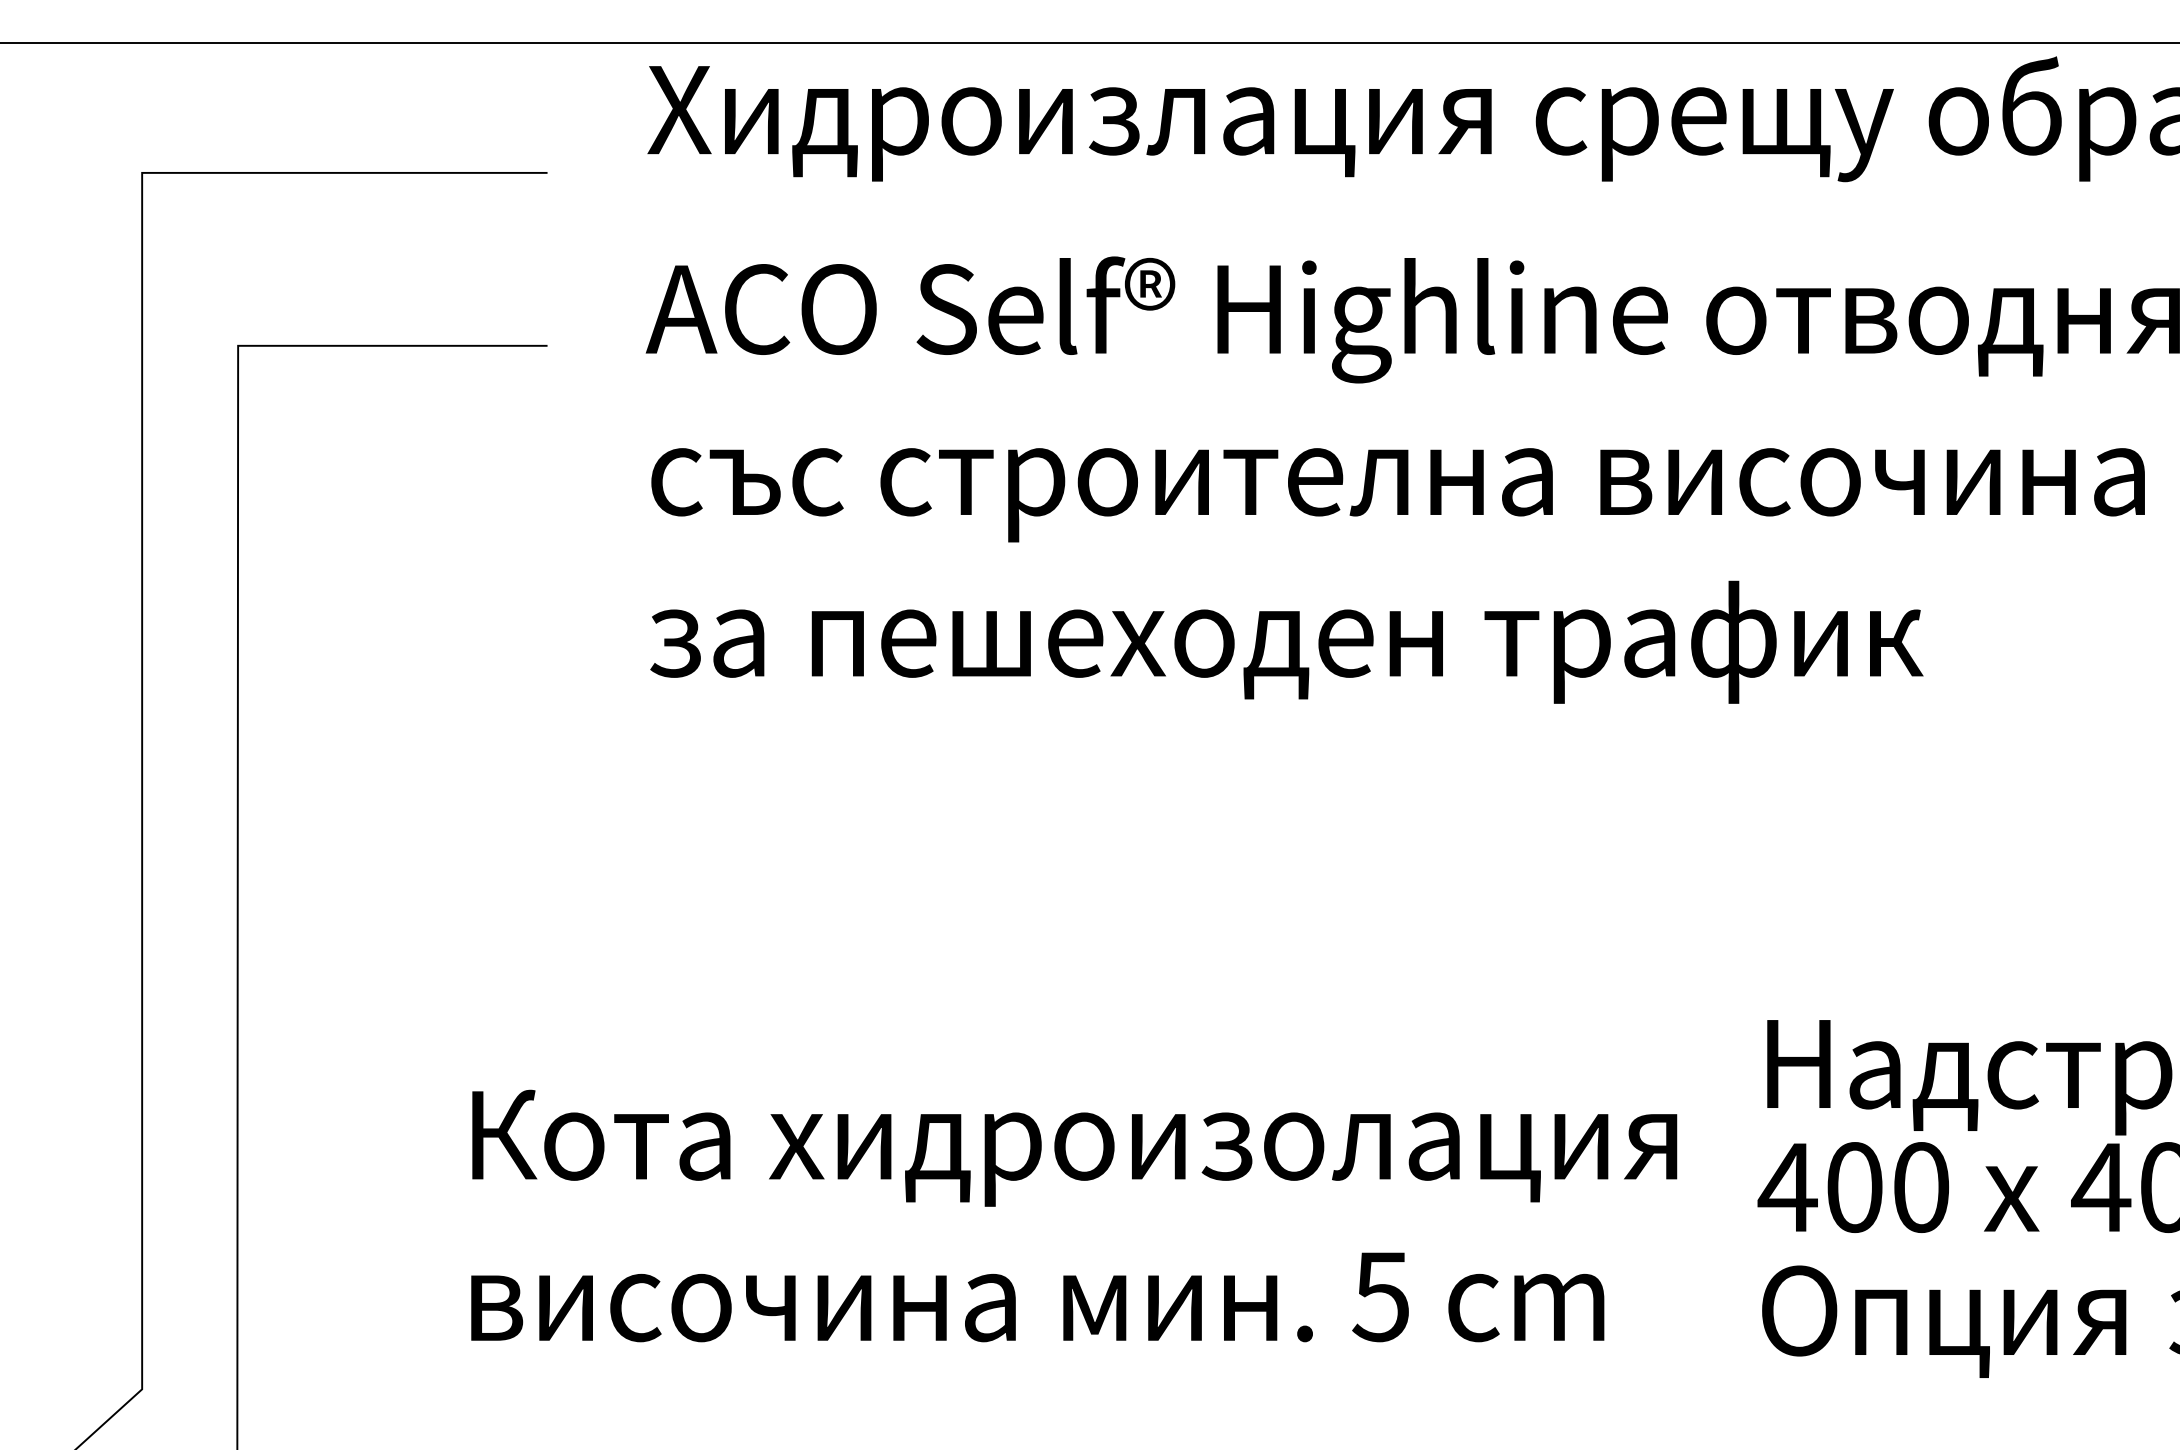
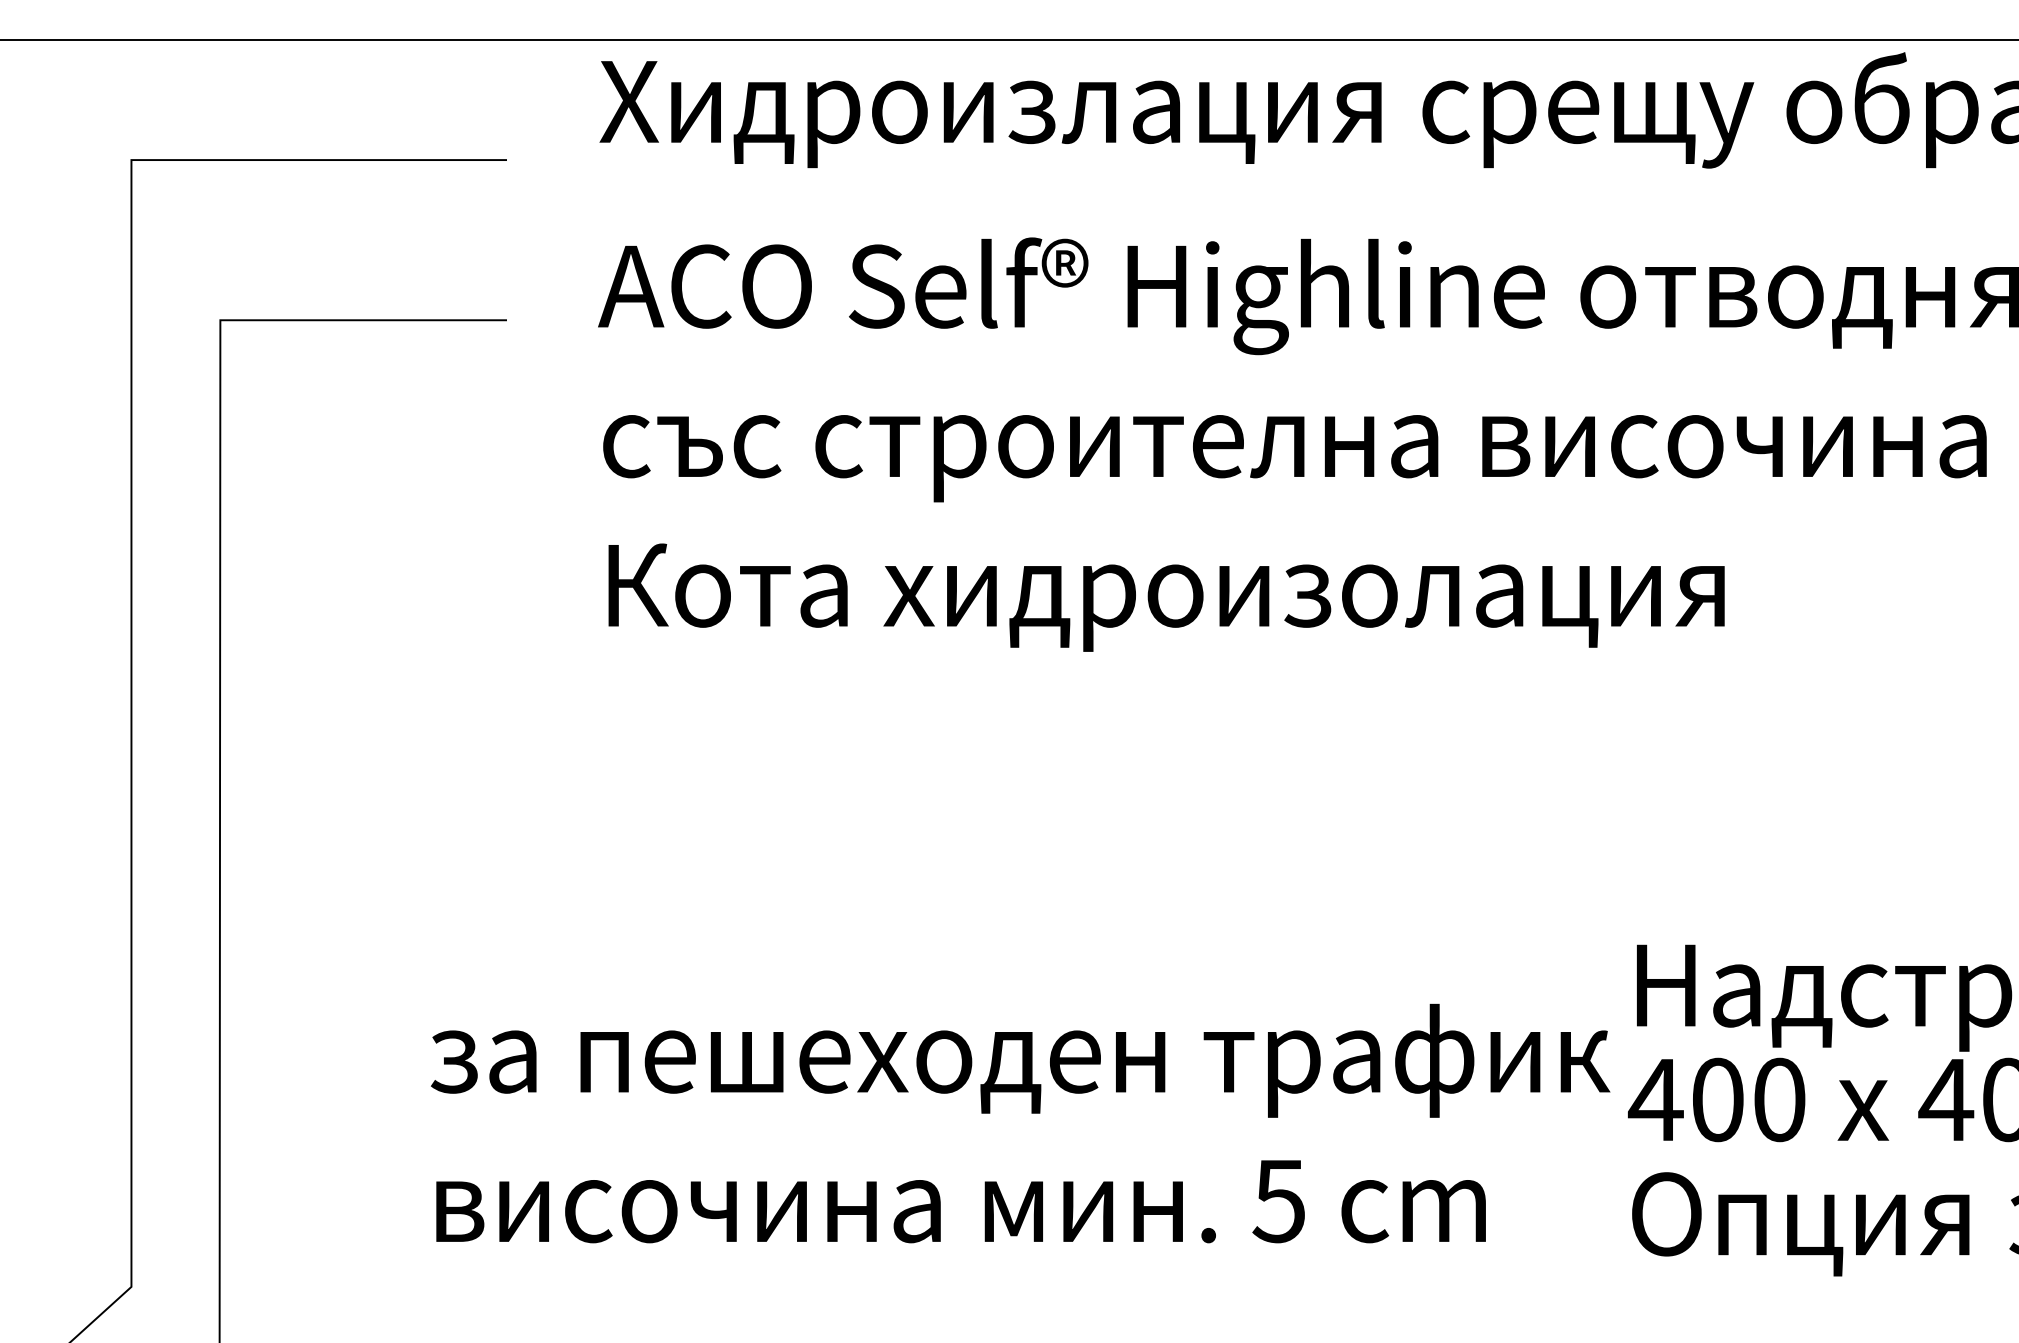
text: (1286, 641) -> (1191, 594), за пешеходен трафик -> Кота хидроизолация
text: (1101, 1144) -> (1020, 1060), Кота хидроизолация -> за пешеходен трафик

